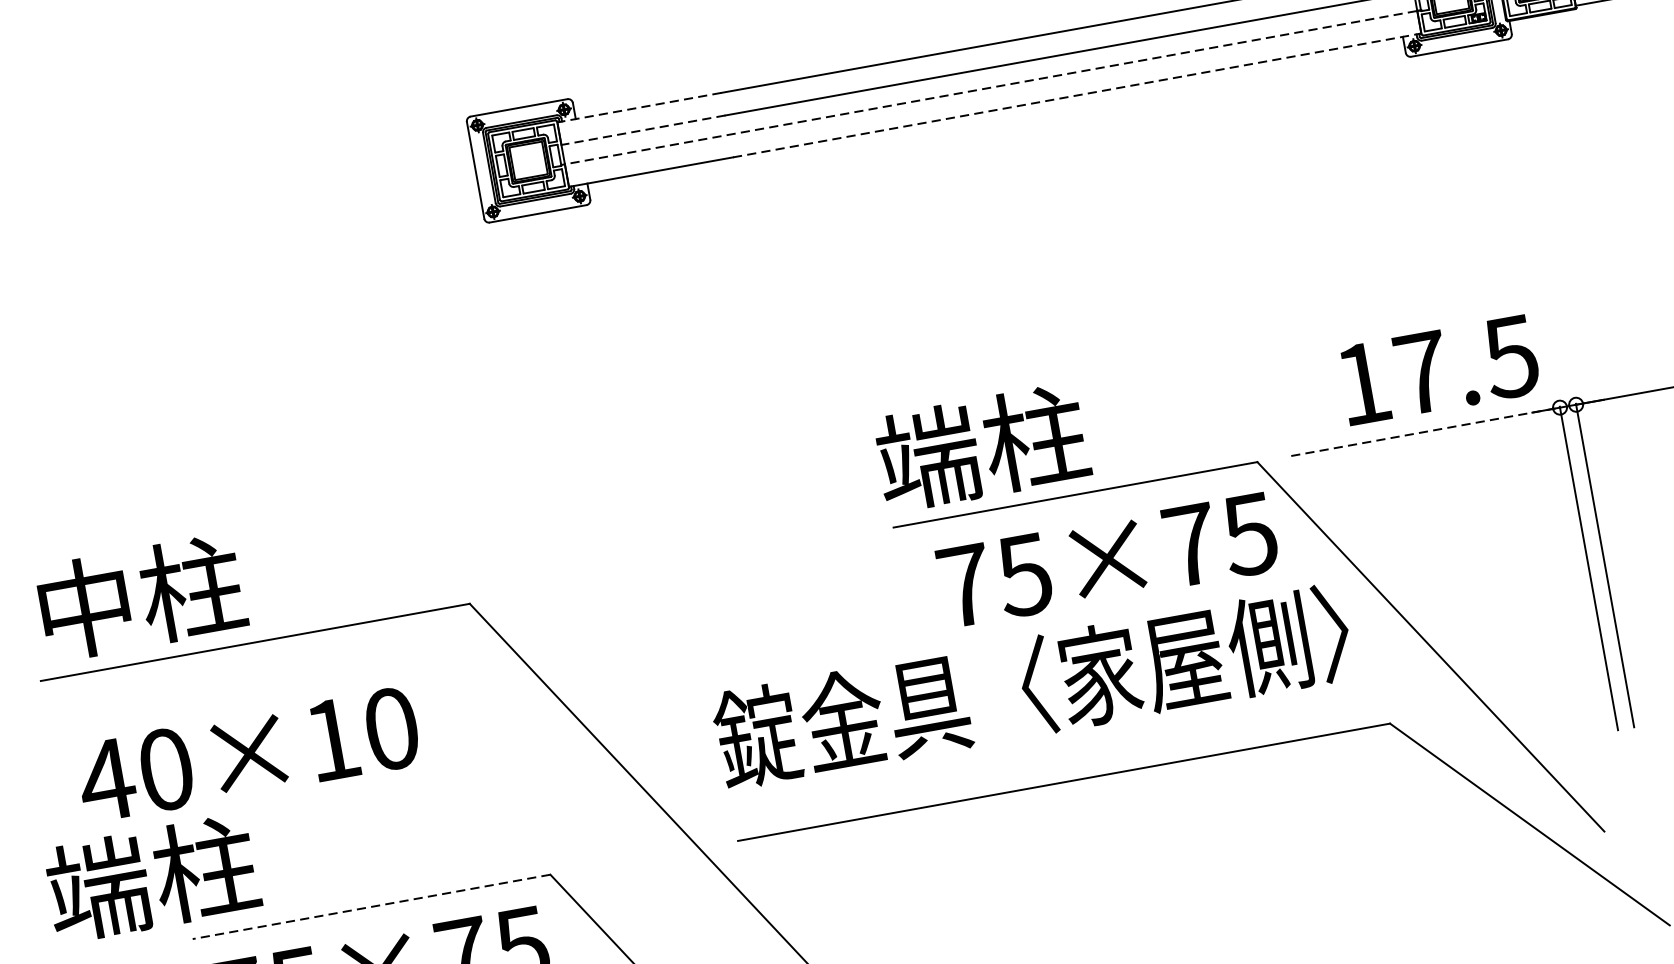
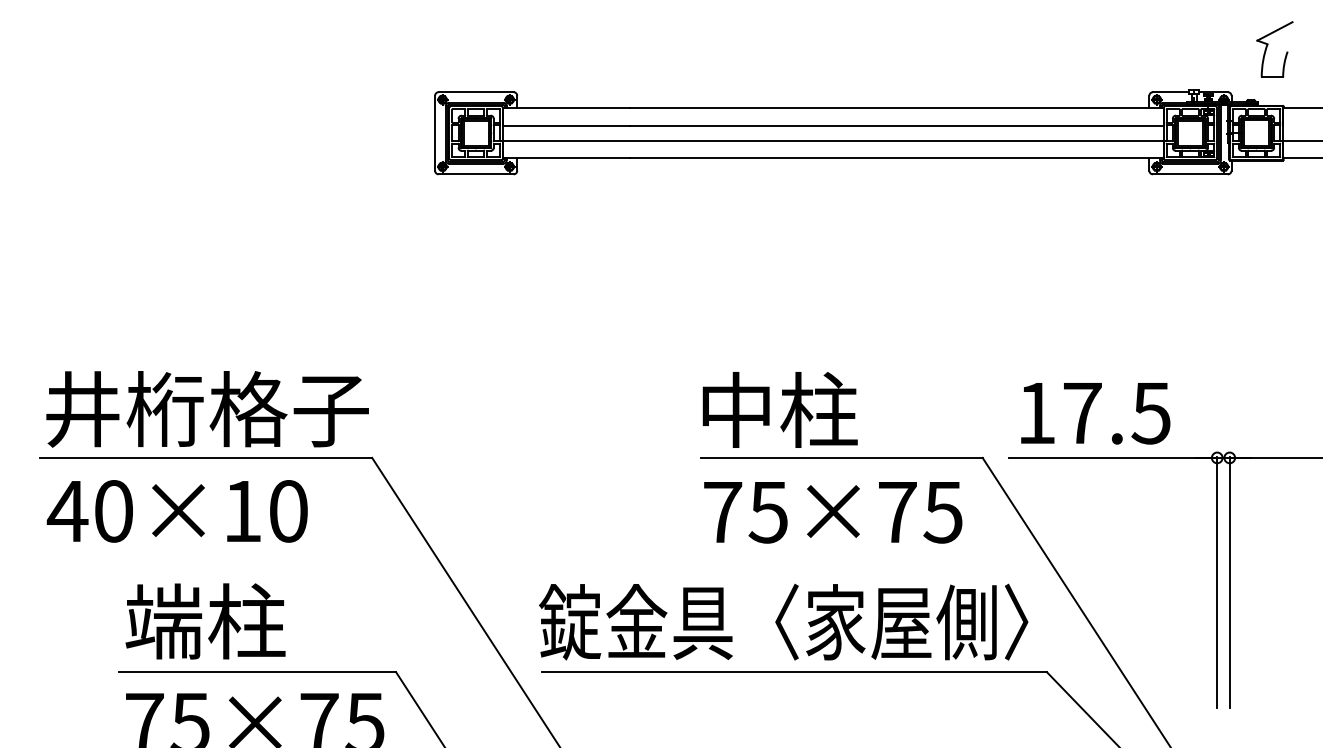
line: (989, 87) -> (832, 140), dashed -> solid
line: (1076, 95) -> (896, 158), dashed -> solid
line: (639, 107) -> (566, 108), dashed -> solid
line: (643, 129) -> (566, 125), dashed -> solid
text: (1439, 370) -> (1095, 413), moved
line: (1426, 431) -> (1113, 457), dashed -> solid
text: (927, 458) -> (735, 410), 端柱 -> 中柱
text: (1108, 560) -> (833, 512), moved
text: (246, 579) -> (207, 409), 中柱 -> 井桁格子
text: (1032, 685) -> (783, 621), moved
text: (247, 755) -> (176, 511), moved
text: (152, 878) -> (205, 621), moved
line: (371, 907) -> (257, 672), dashed -> solid

